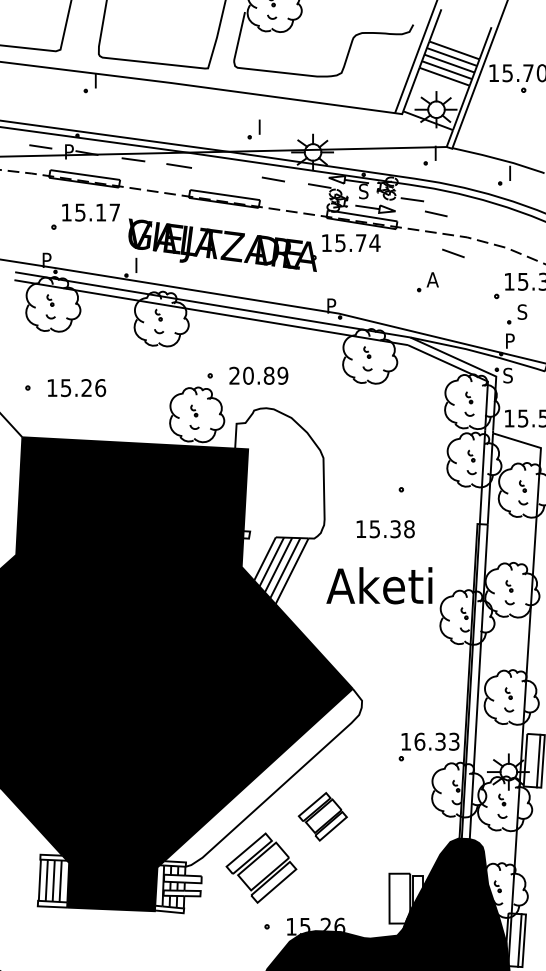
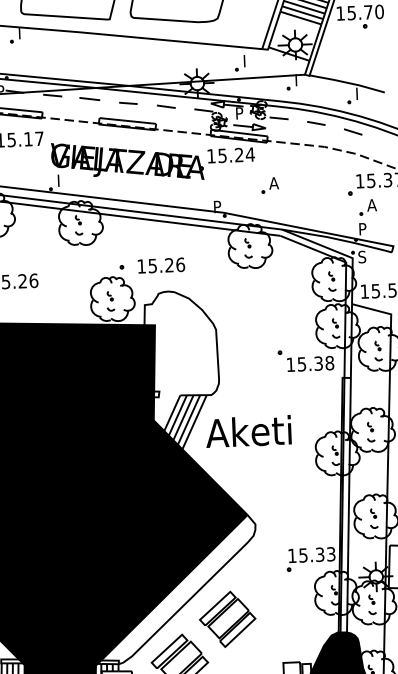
part: (253, 129) -> (239, 63), moved
line: (226, 173) -> (128, 103), added
text: (363, 191) -> (239, 113), S -> P
line: (436, 213) -> (316, 123), moved
text: (361, 242) -> (239, 154), 15.74 -> 15.24
line: (453, 253) -> (353, 132), moved
part: (427, 282) -> (269, 185), moved
text: (522, 311) -> (371, 204), S -> A
text: (258, 375) -> (160, 265), 20.89 -> 15.26
text: (385, 529) -> (310, 364), moved
text: (379, 585) -> (248, 431), moved
text: (419, 741) -> (303, 555), 16.33 -> 15.33
part: (322, 816) -> (227, 619), size x1.43

